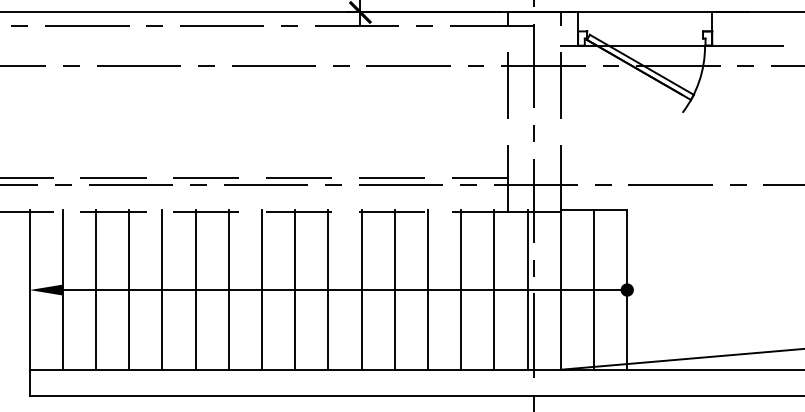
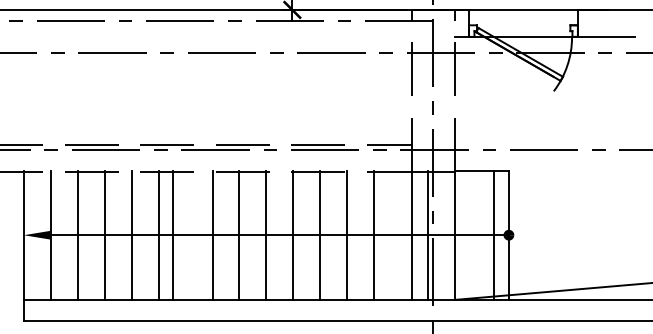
line: (228, 289) -> (172, 234), moved
line: (494, 289) -> (411, 234), moved
line: (594, 289) -> (494, 234), moved

